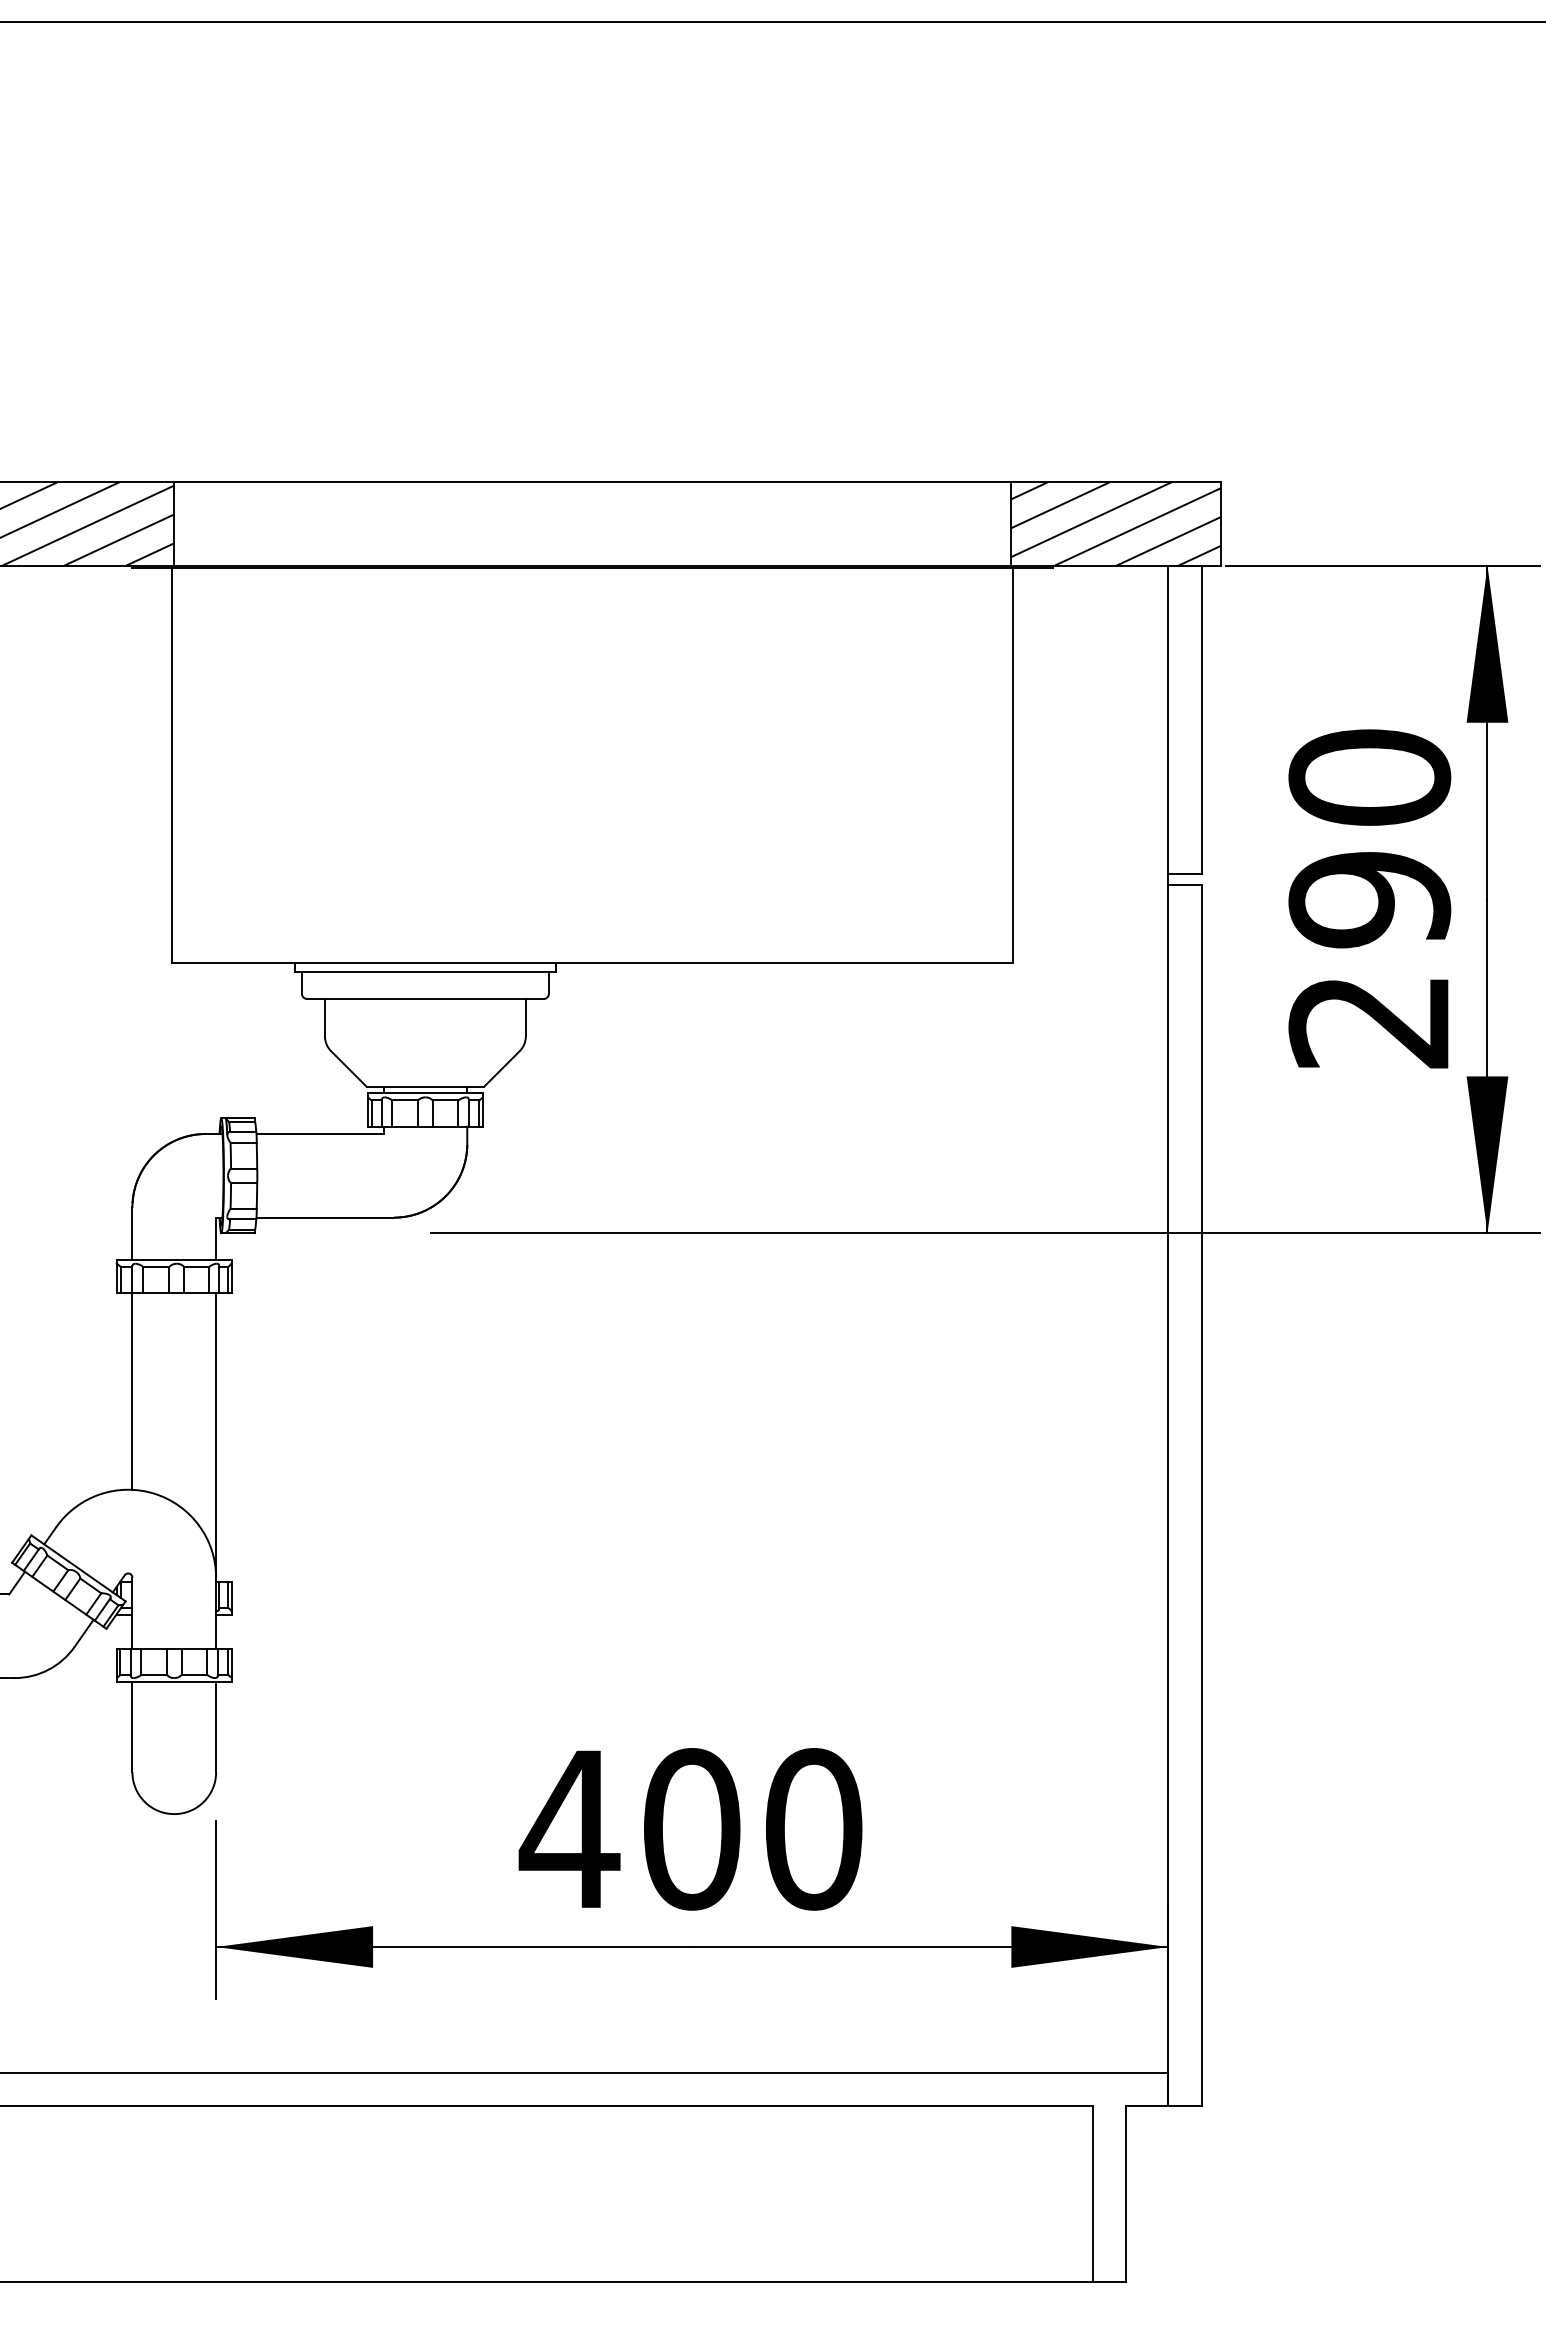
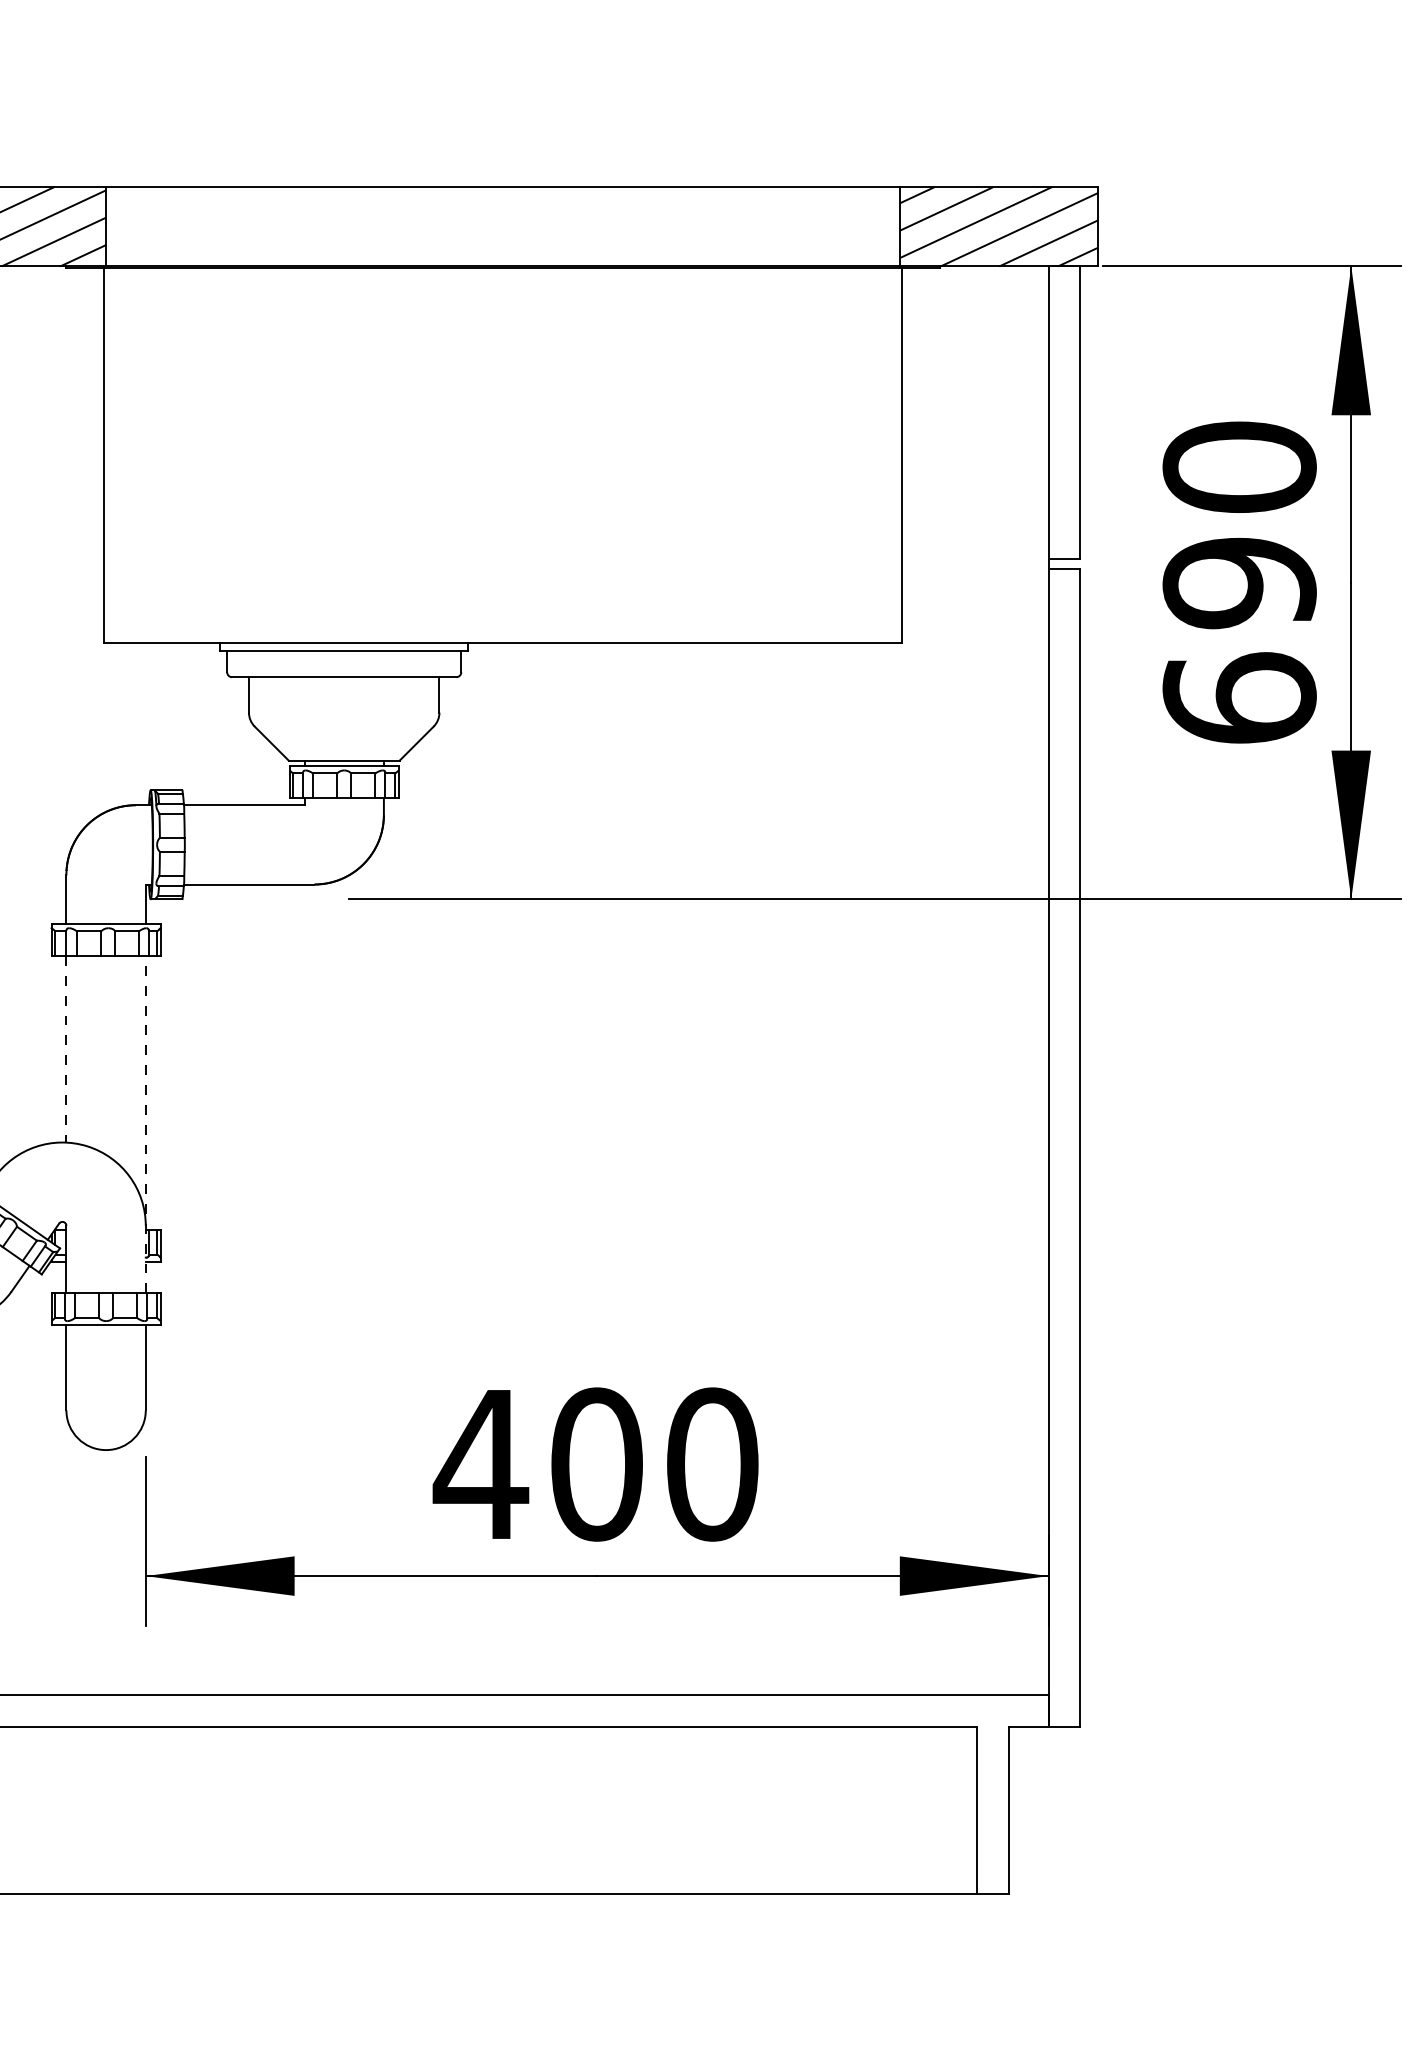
text: (1369, 1020) -> (1239, 697), 290 -> 690
line: (132, 1391) -> (66, 1049), solid -> dashed
line: (216, 1470) -> (146, 1124), solid -> dashed

